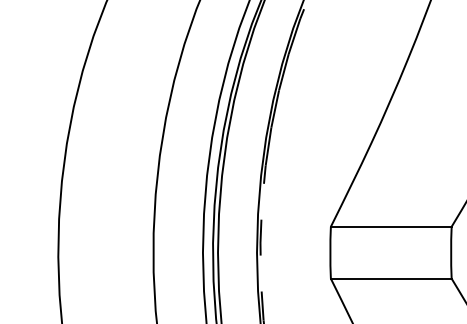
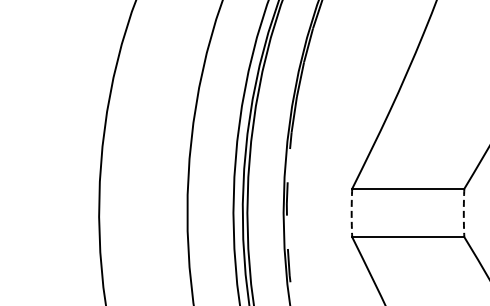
arc: (330, 252) -> (351, 212), solid -> dashed
arc: (450, 252) -> (463, 212), solid -> dashed

